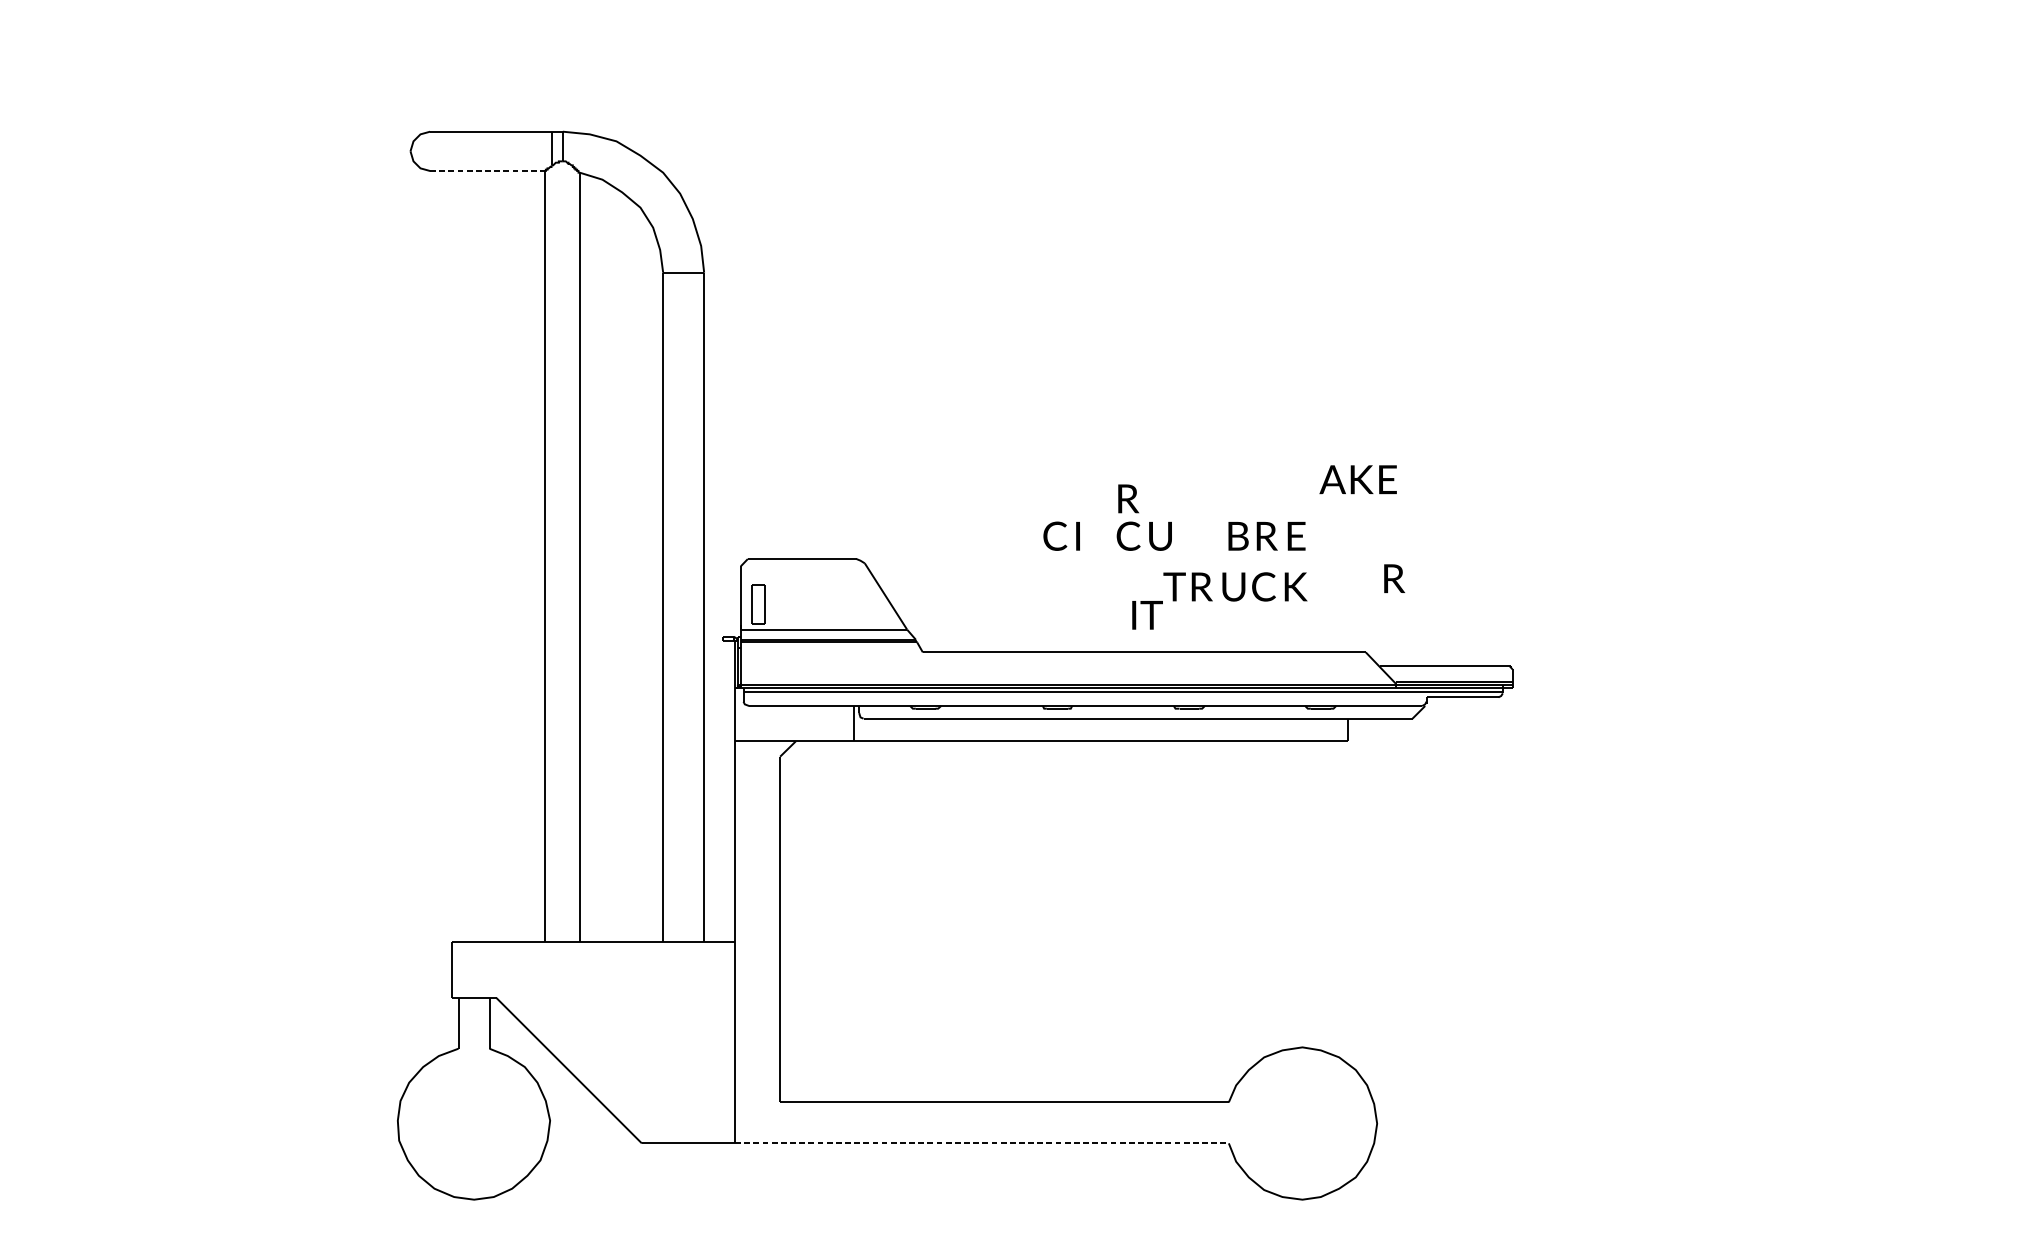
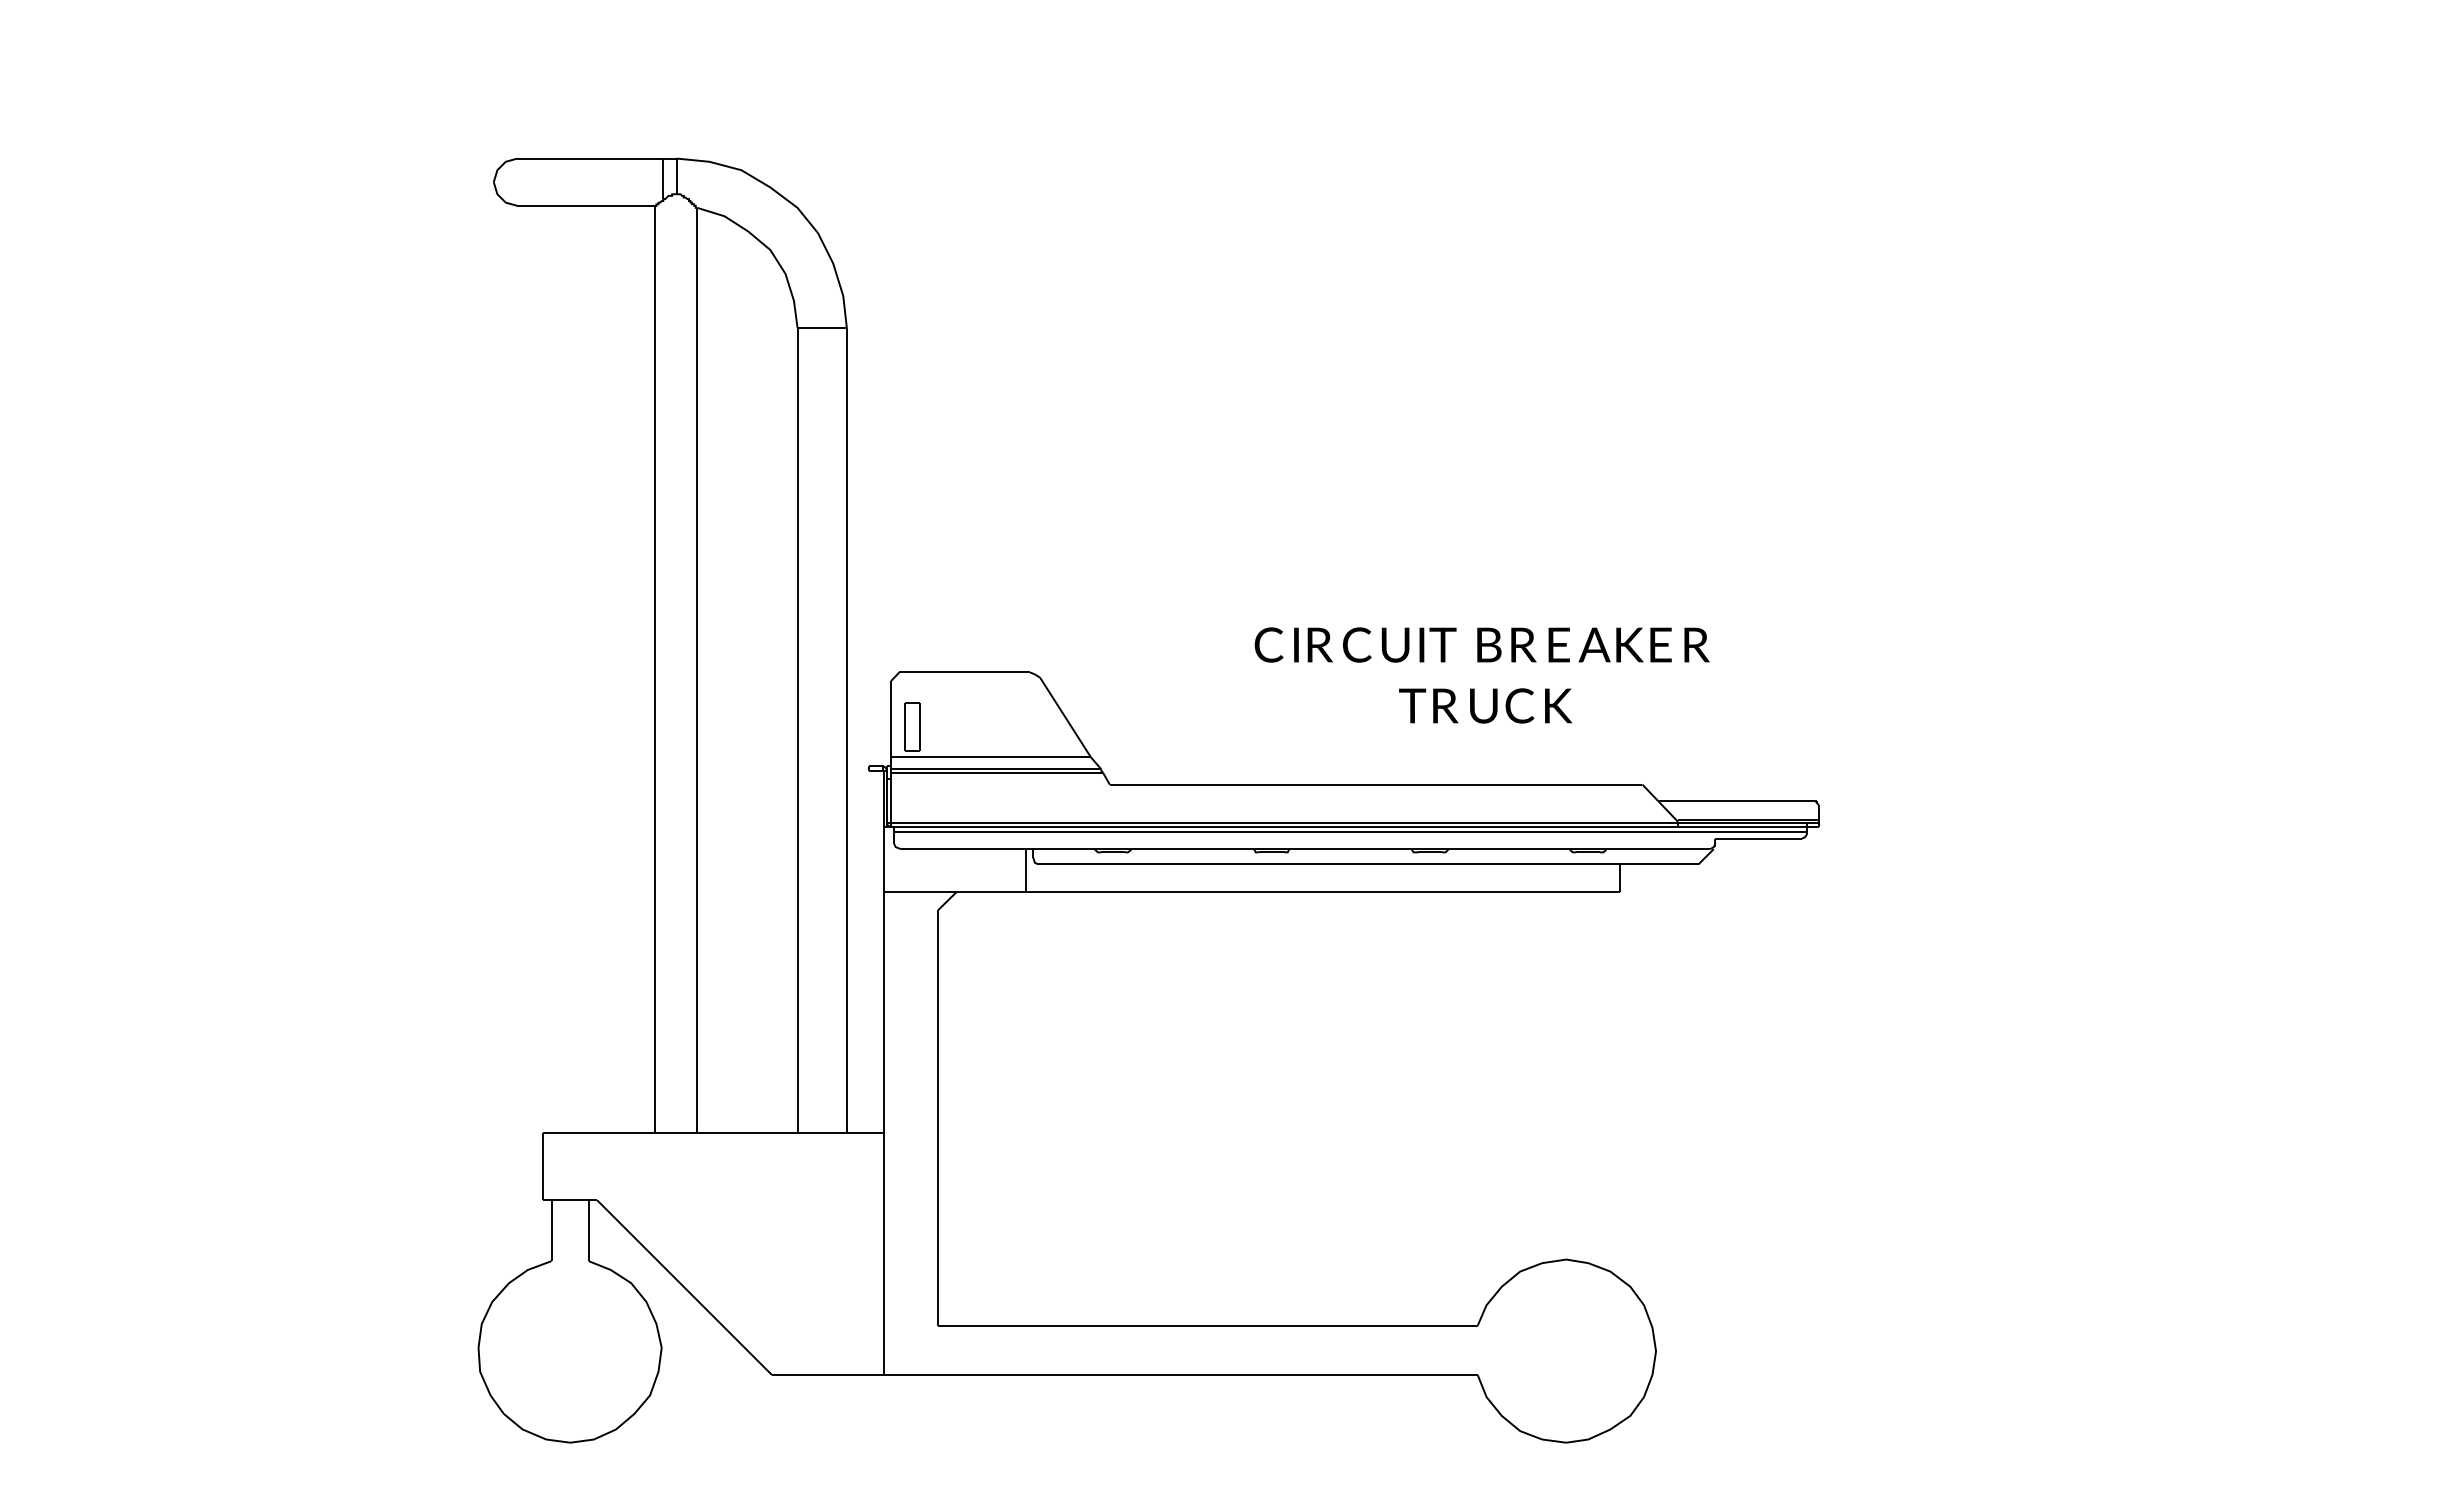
line: (487, 170) -> (586, 205), dashed -> solid
text: (1357, 479) -> (1624, 644), moved
text: (1128, 498) -> (1319, 644), moved
text: (1394, 578) -> (1696, 644), moved
text: (1147, 614) -> (1437, 644), moved
line: (981, 1142) -> (1180, 1374), dashed -> solid

